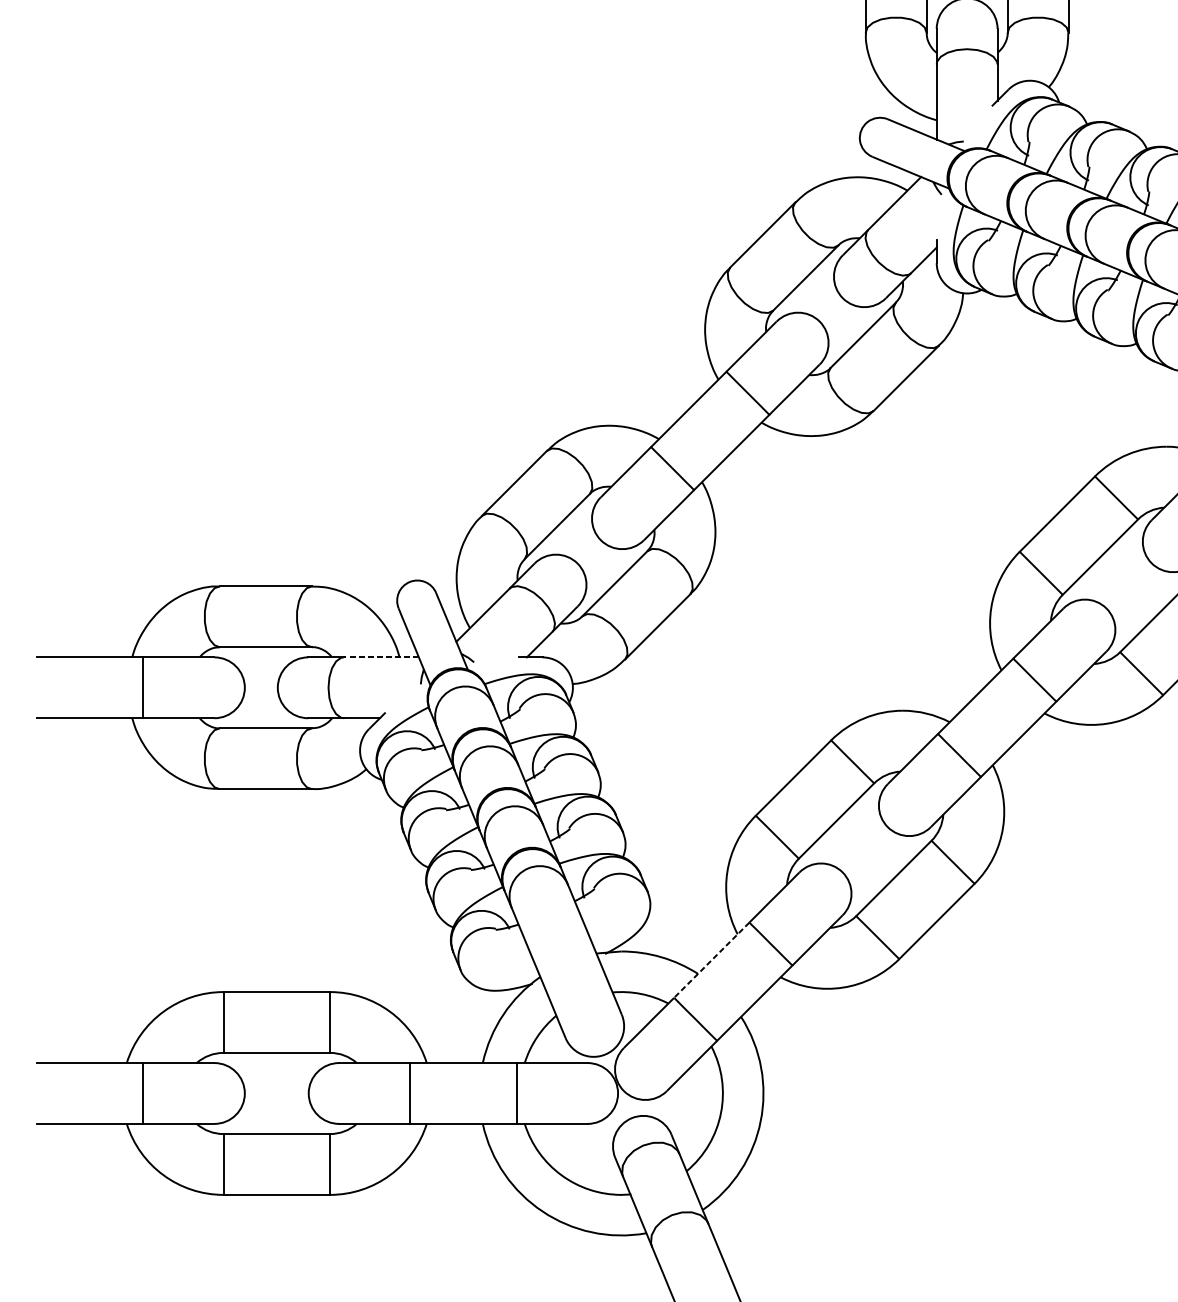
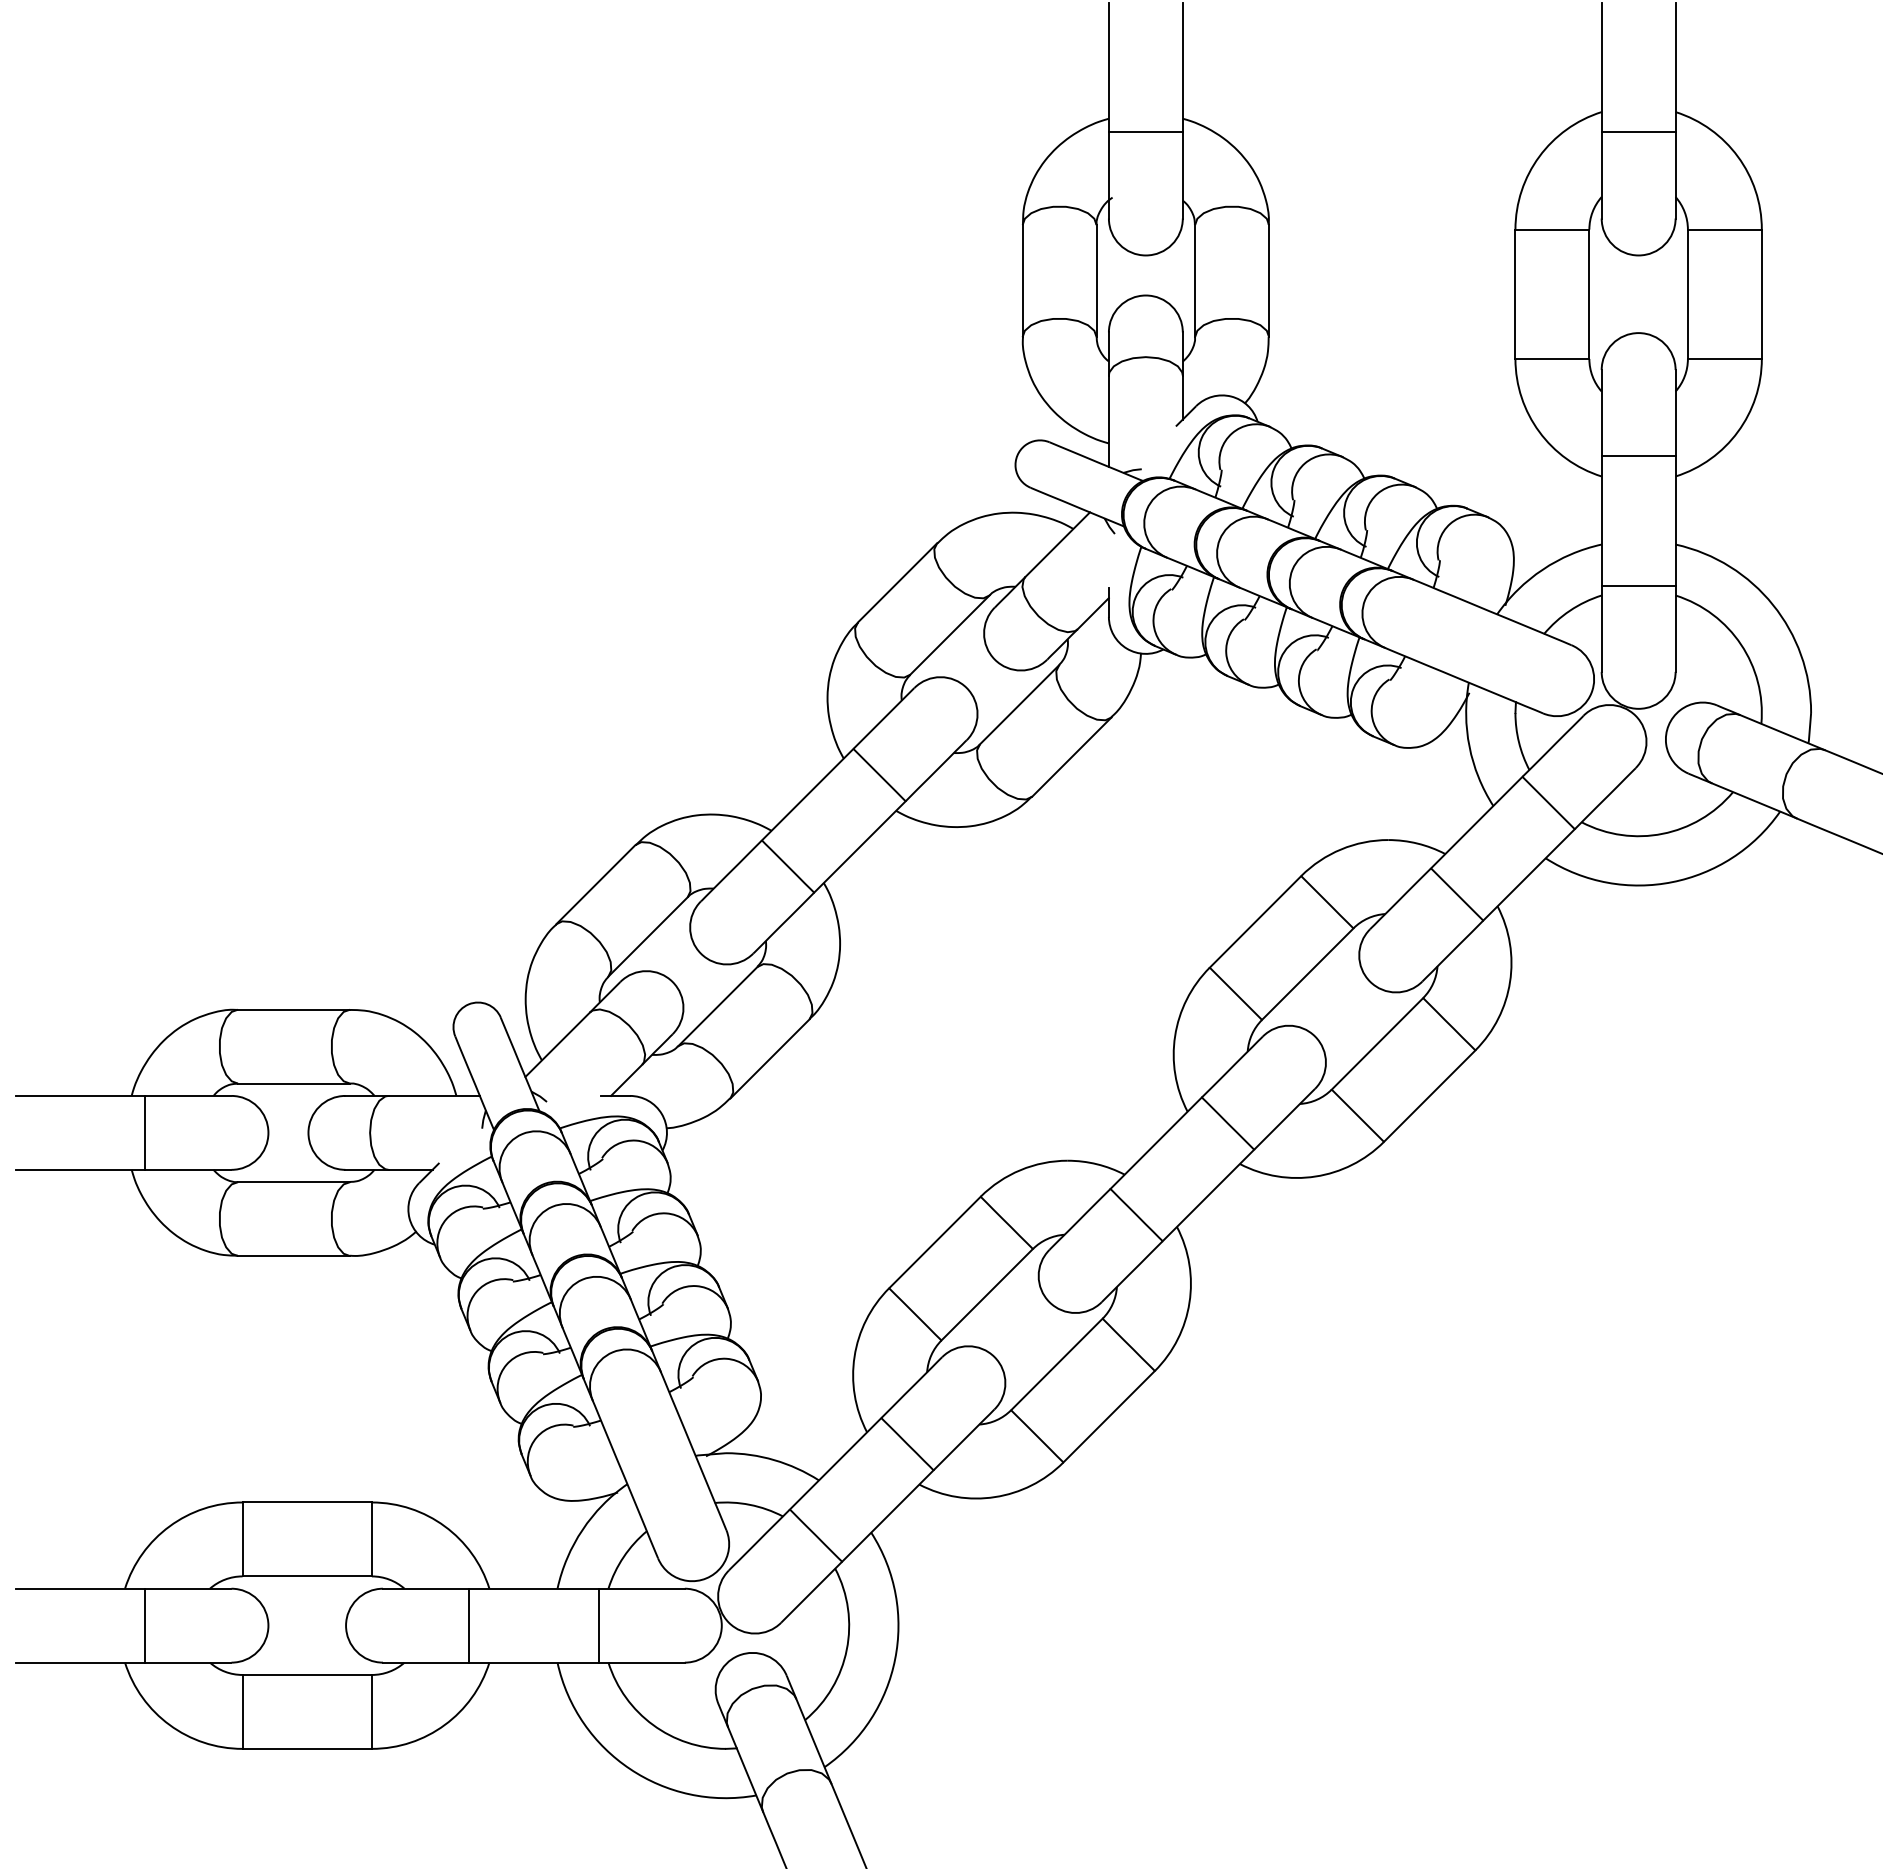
line: (381, 657) -> (434, 1095), dashed -> solid
line: (711, 959) -> (835, 1463), dashed -> solid

